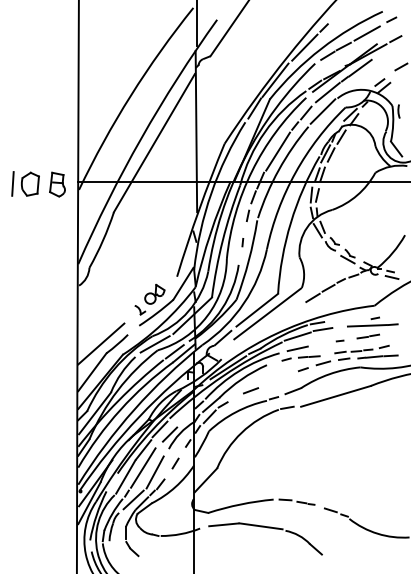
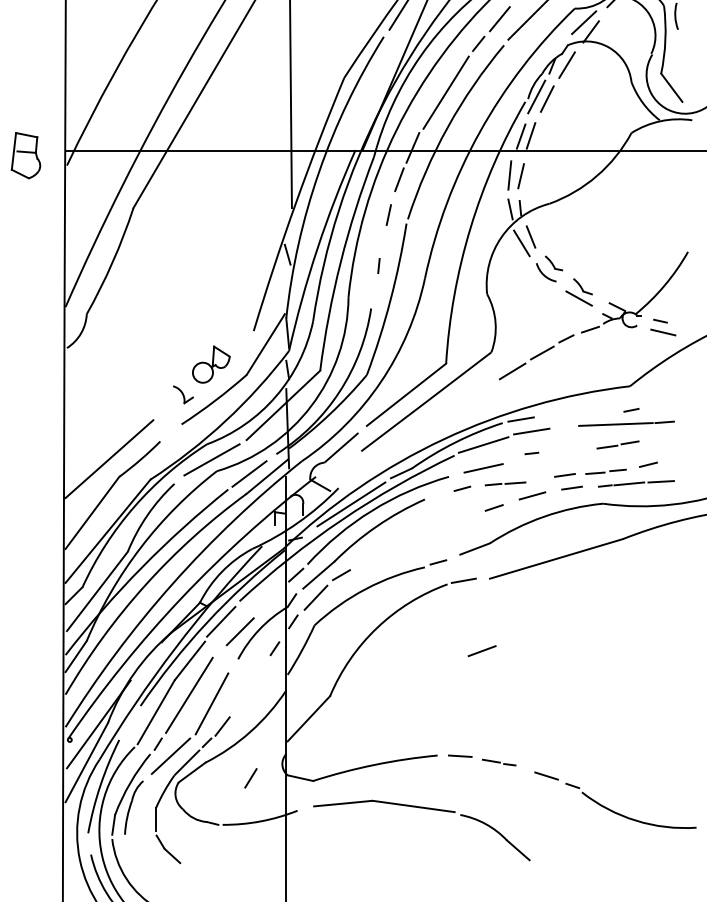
line: (339, 340) -> (530, 452), moved
line: (251, 390) -> (483, 650), moved
line: (175, 463) -> (250, 778), moved

